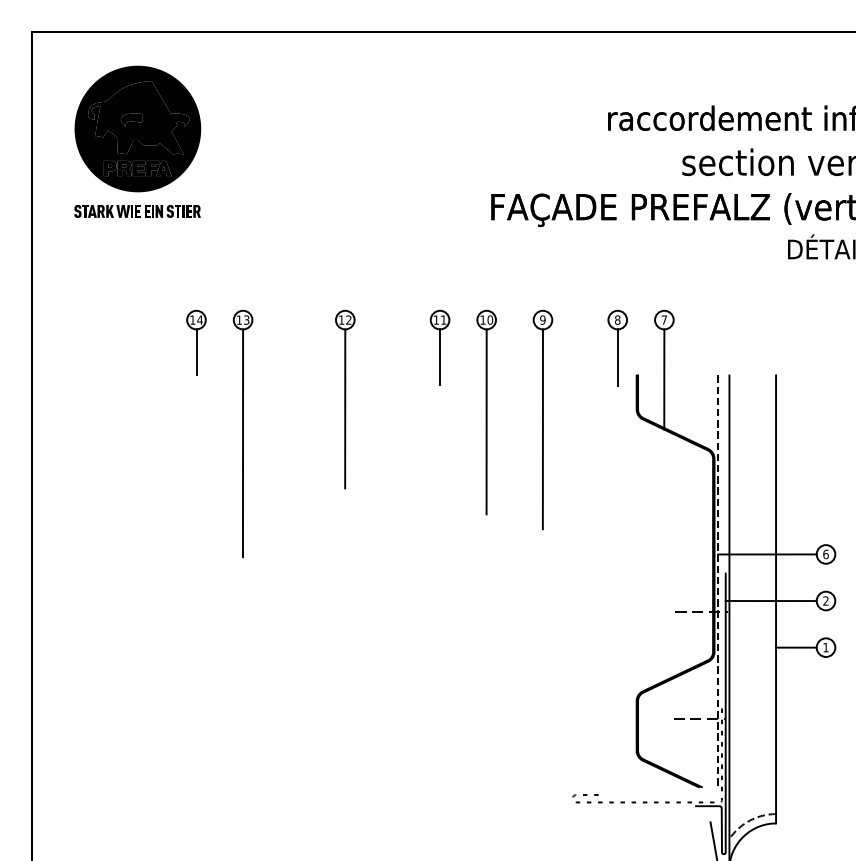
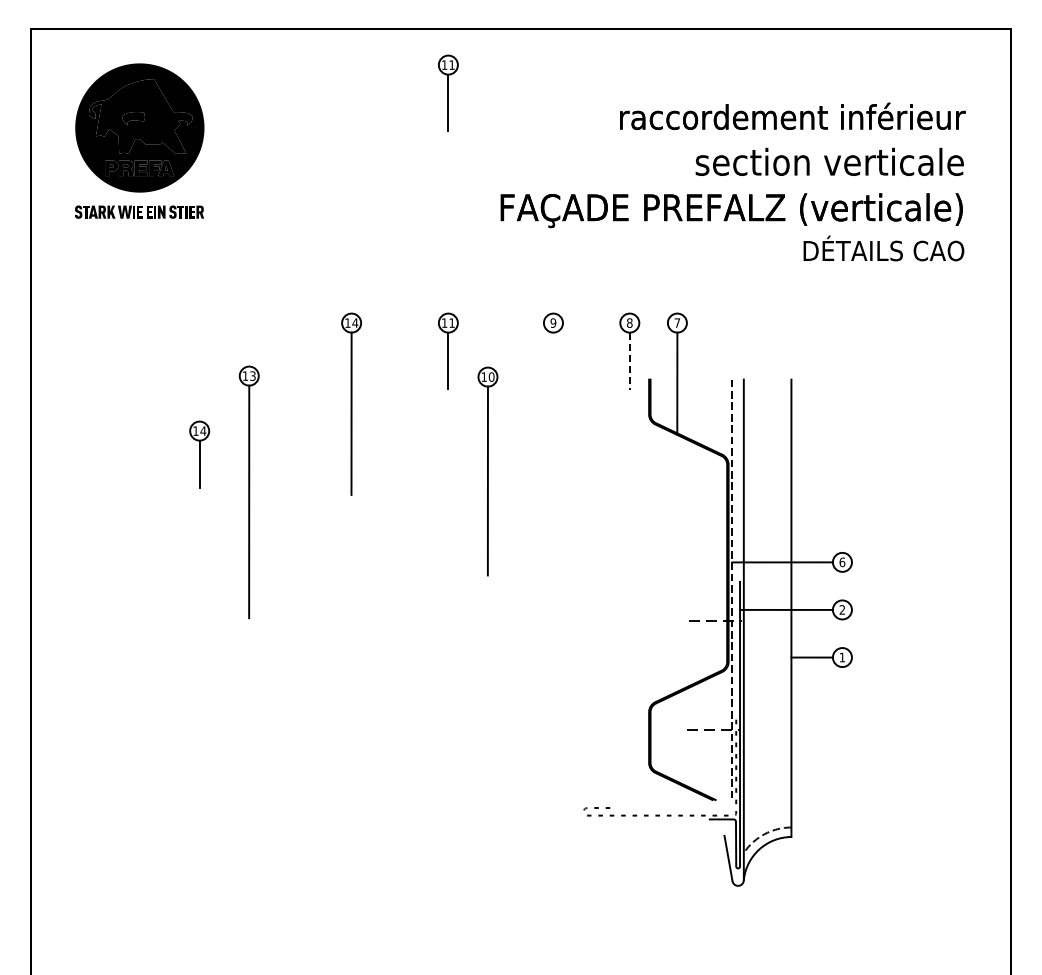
part: (440, 94) -> (448, 92), added
text: (349, 319) -> (355, 322), 12 -> 14
part: (196, 343) -> (199, 454), moved
line: (617, 357) -> (629, 361), solid -> dashed
part: (486, 412) -> (487, 471), moved
line: (543, 429) -> (553, 434), removed
part: (242, 434) -> (248, 492), moved

